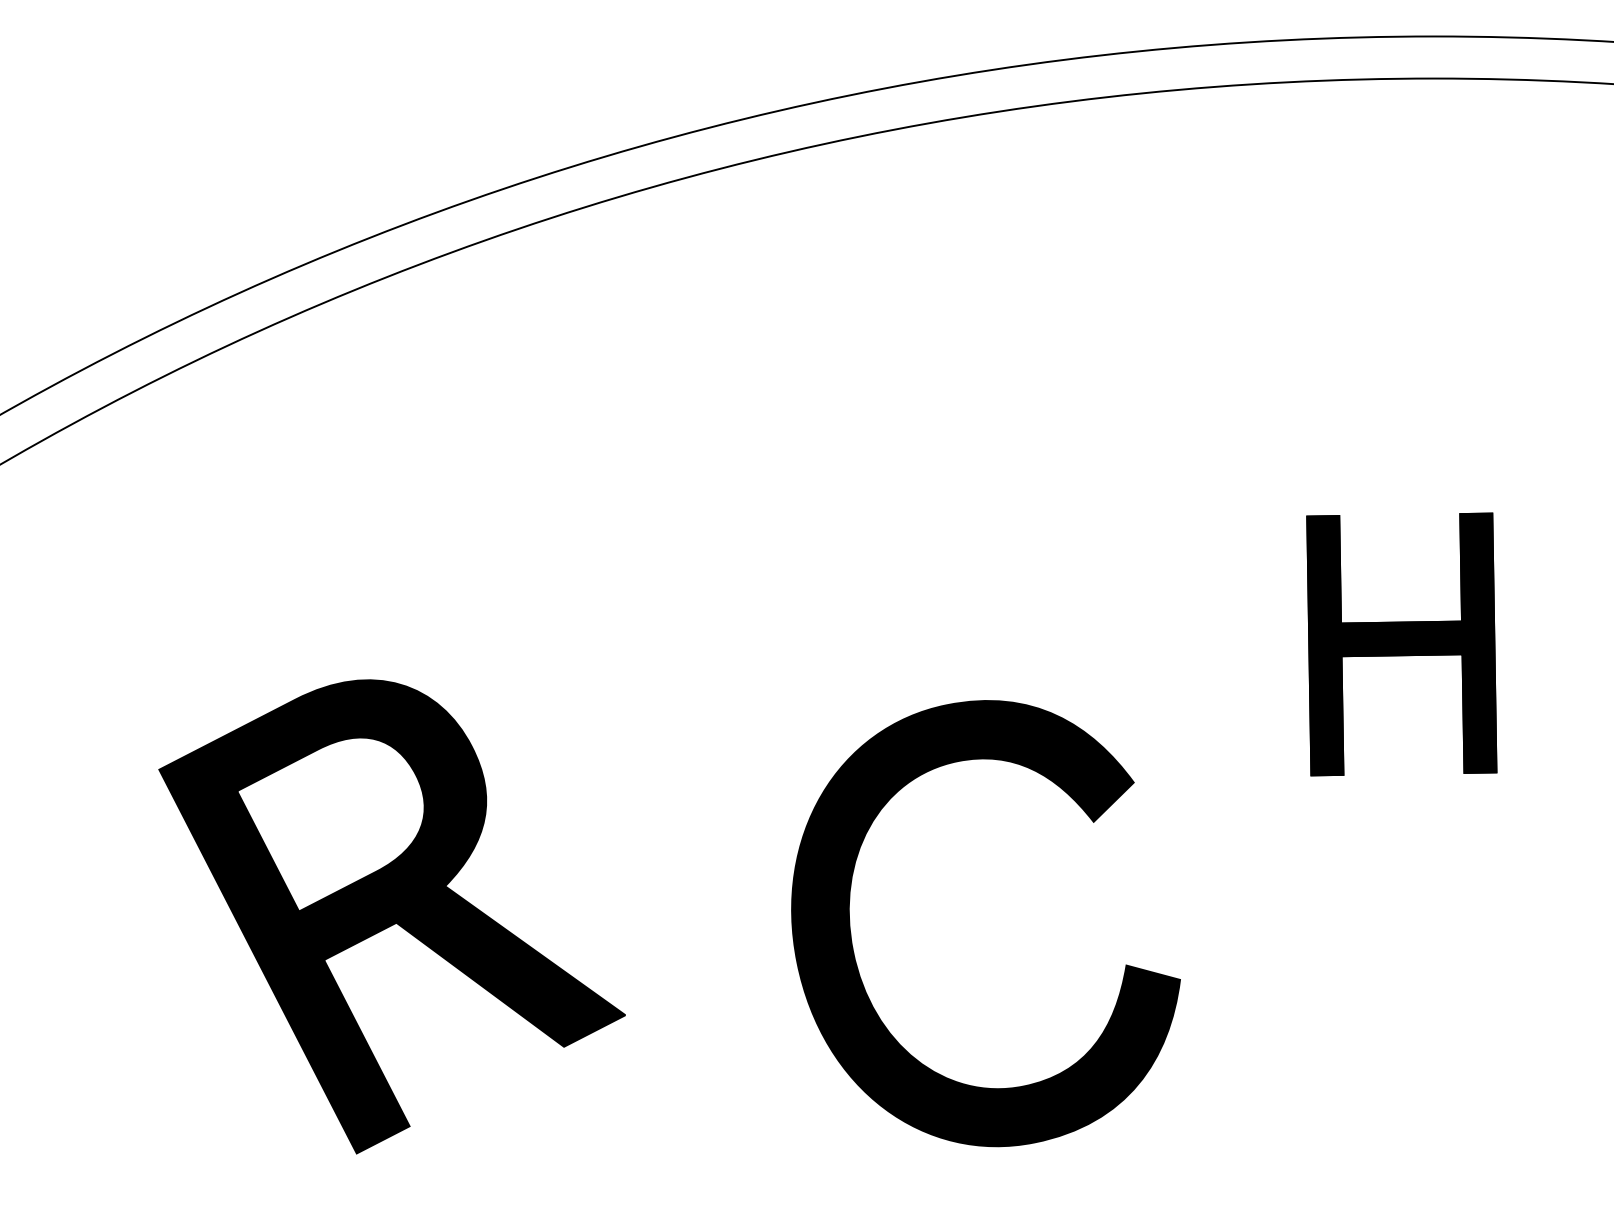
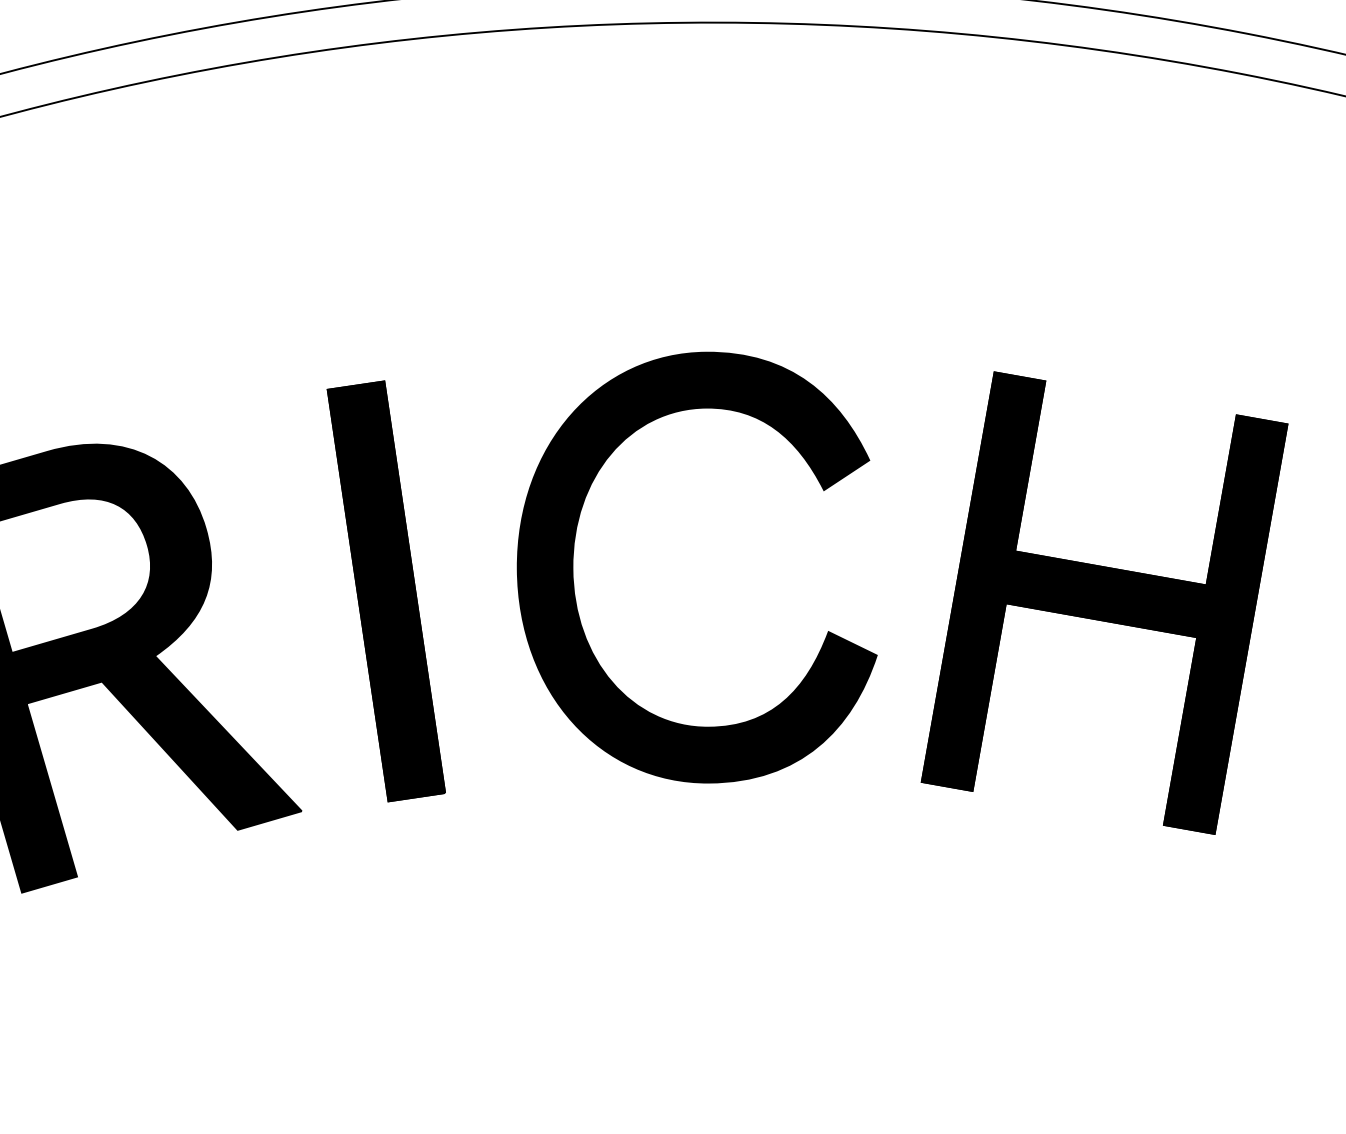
part: (1401, 644) -> (1104, 603), size x1.67
part: (667, 774) -> (385, 591), added
part: (853, 947) -> (573, 564), moved

